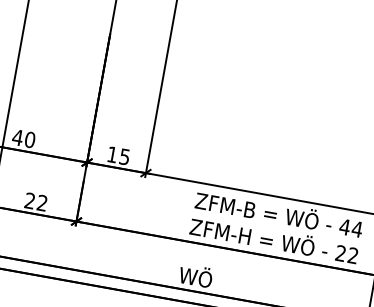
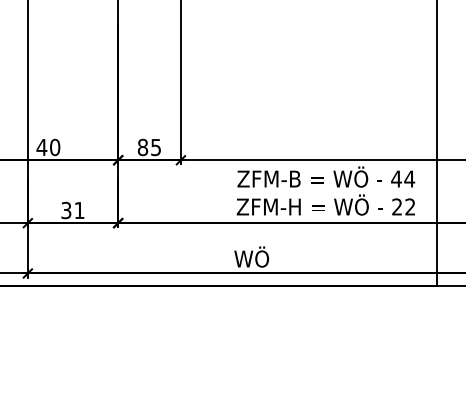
text: (112, 154) -> (142, 147), 15 -> 85
text: (35, 201) -> (72, 210), 22 -> 31

